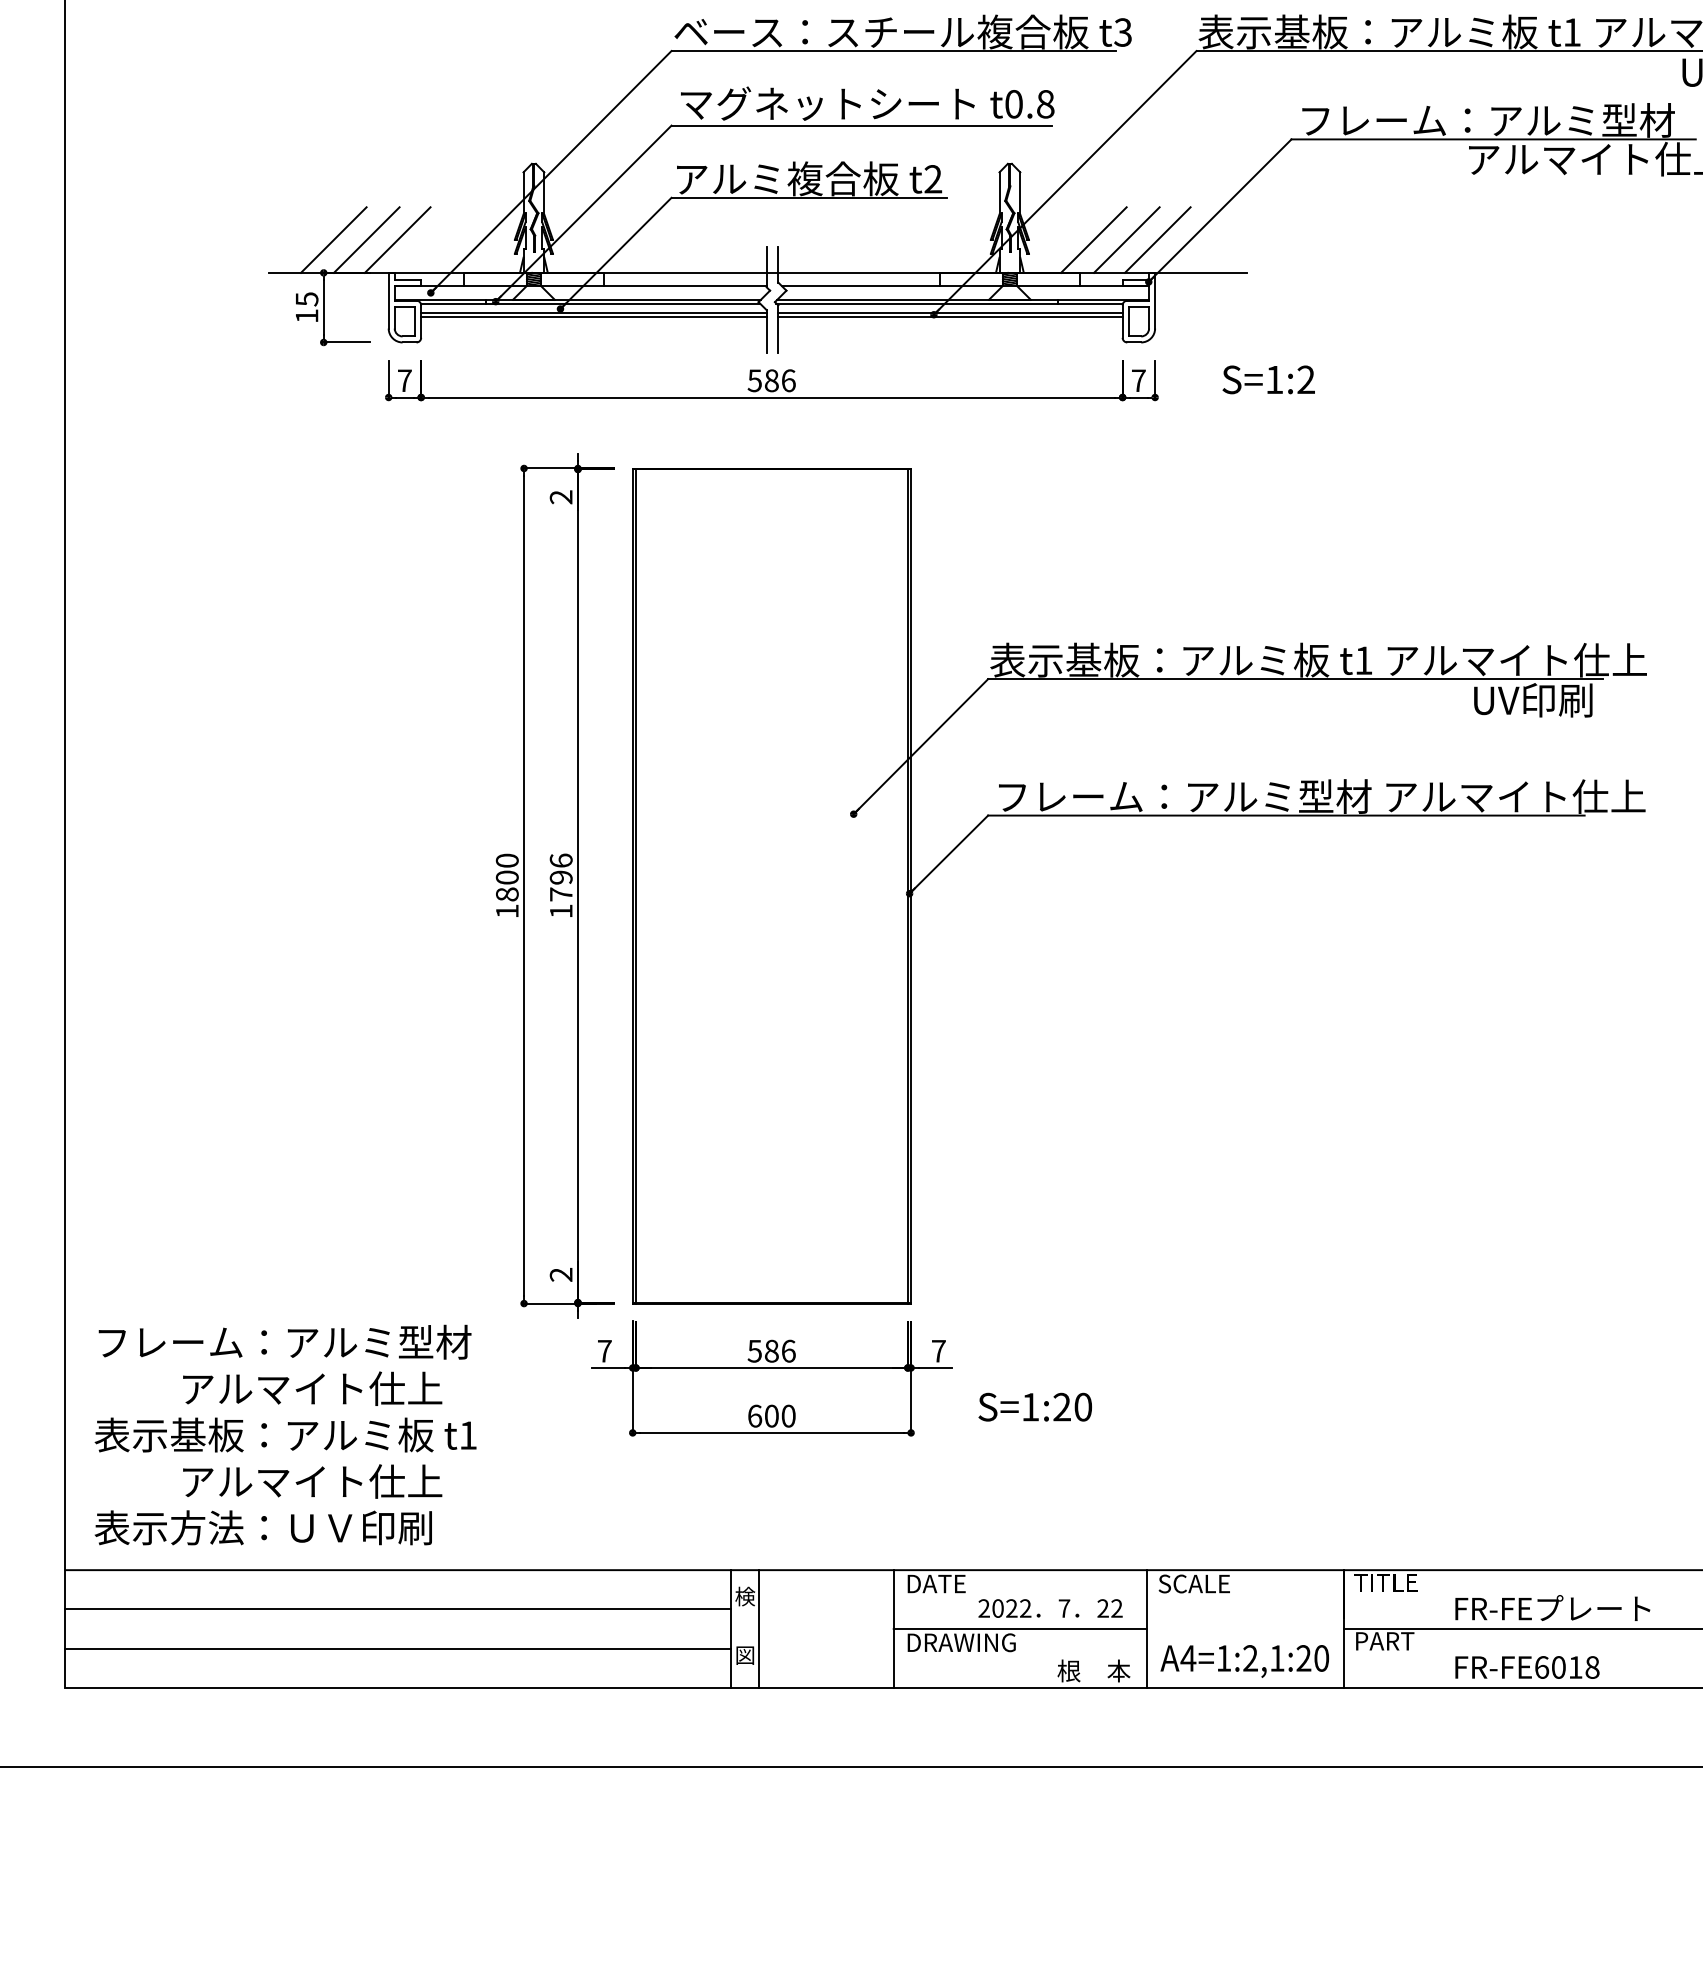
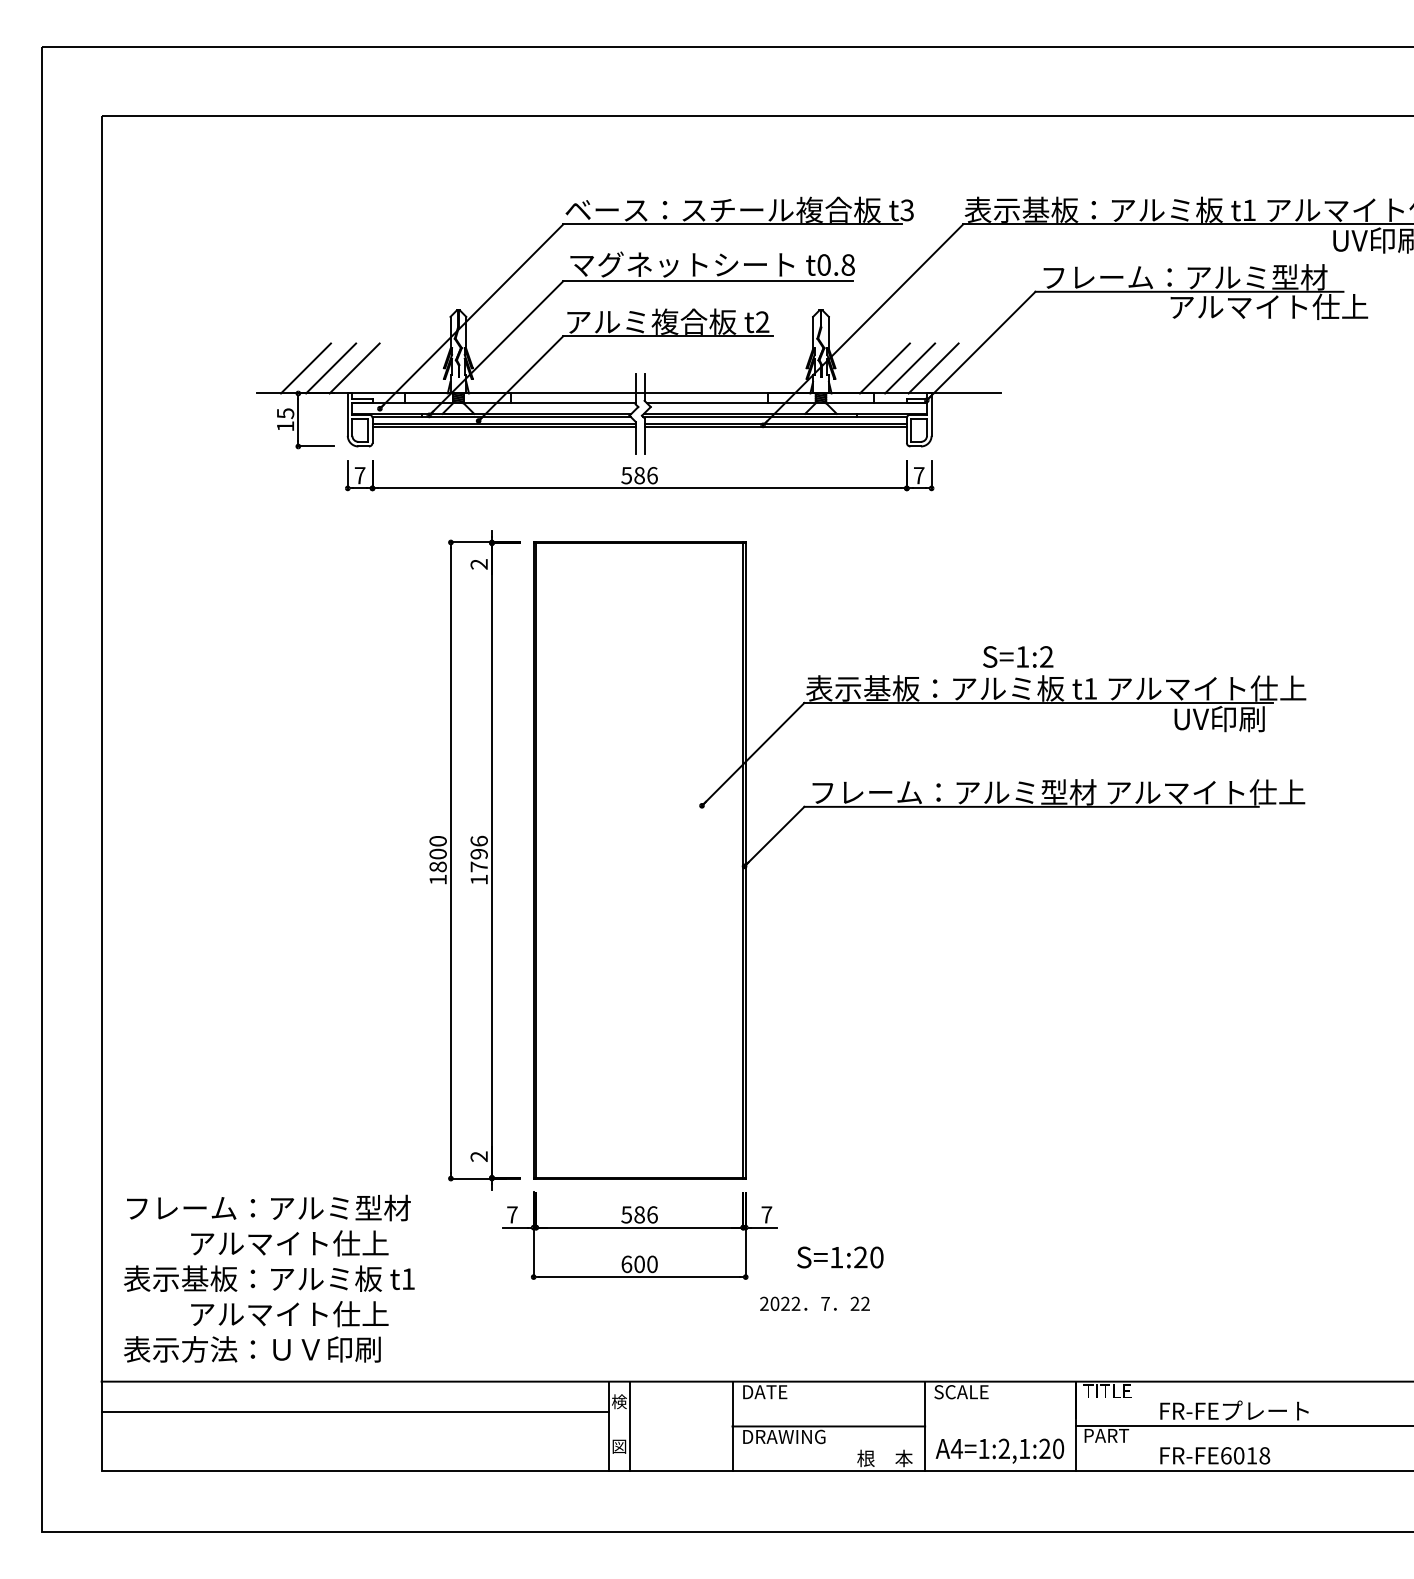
text: (1269, 379) -> (1018, 656), moved
text: (1049, 1608) -> (814, 1303), moved
line: (397, 1648) -> (354, 1441), removed

